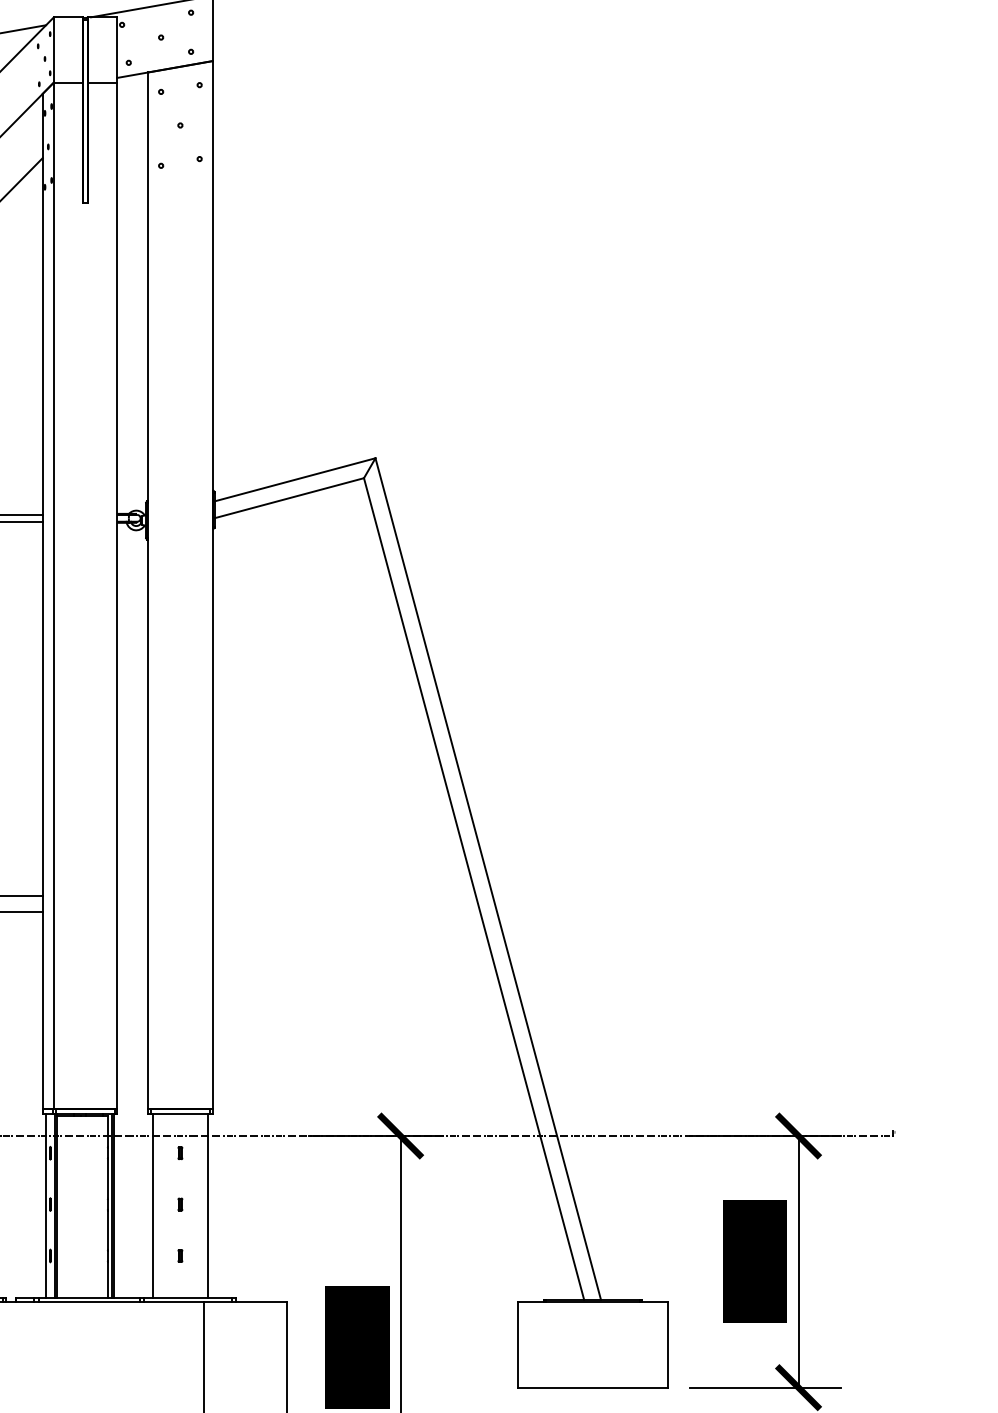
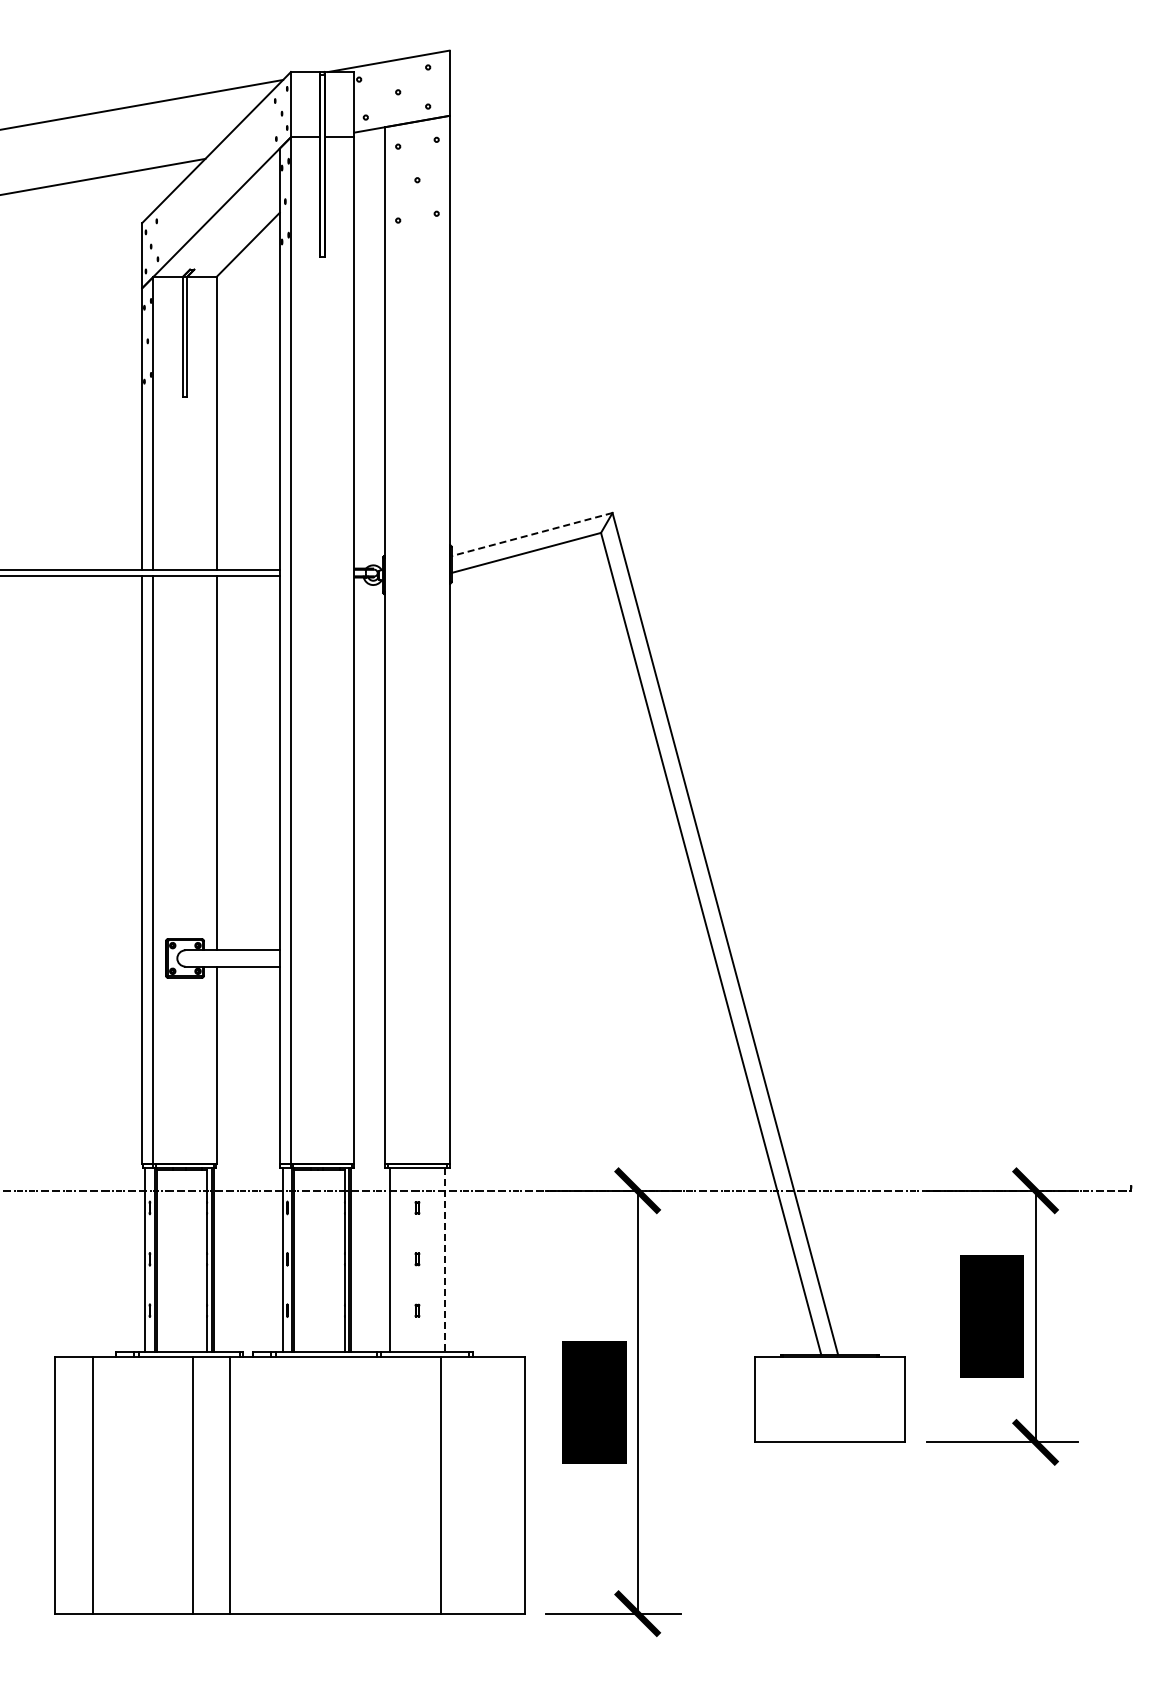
line: (294, 479) -> (531, 534), solid -> dashed
line: (208, 1205) -> (445, 1260), solid -> dashed

